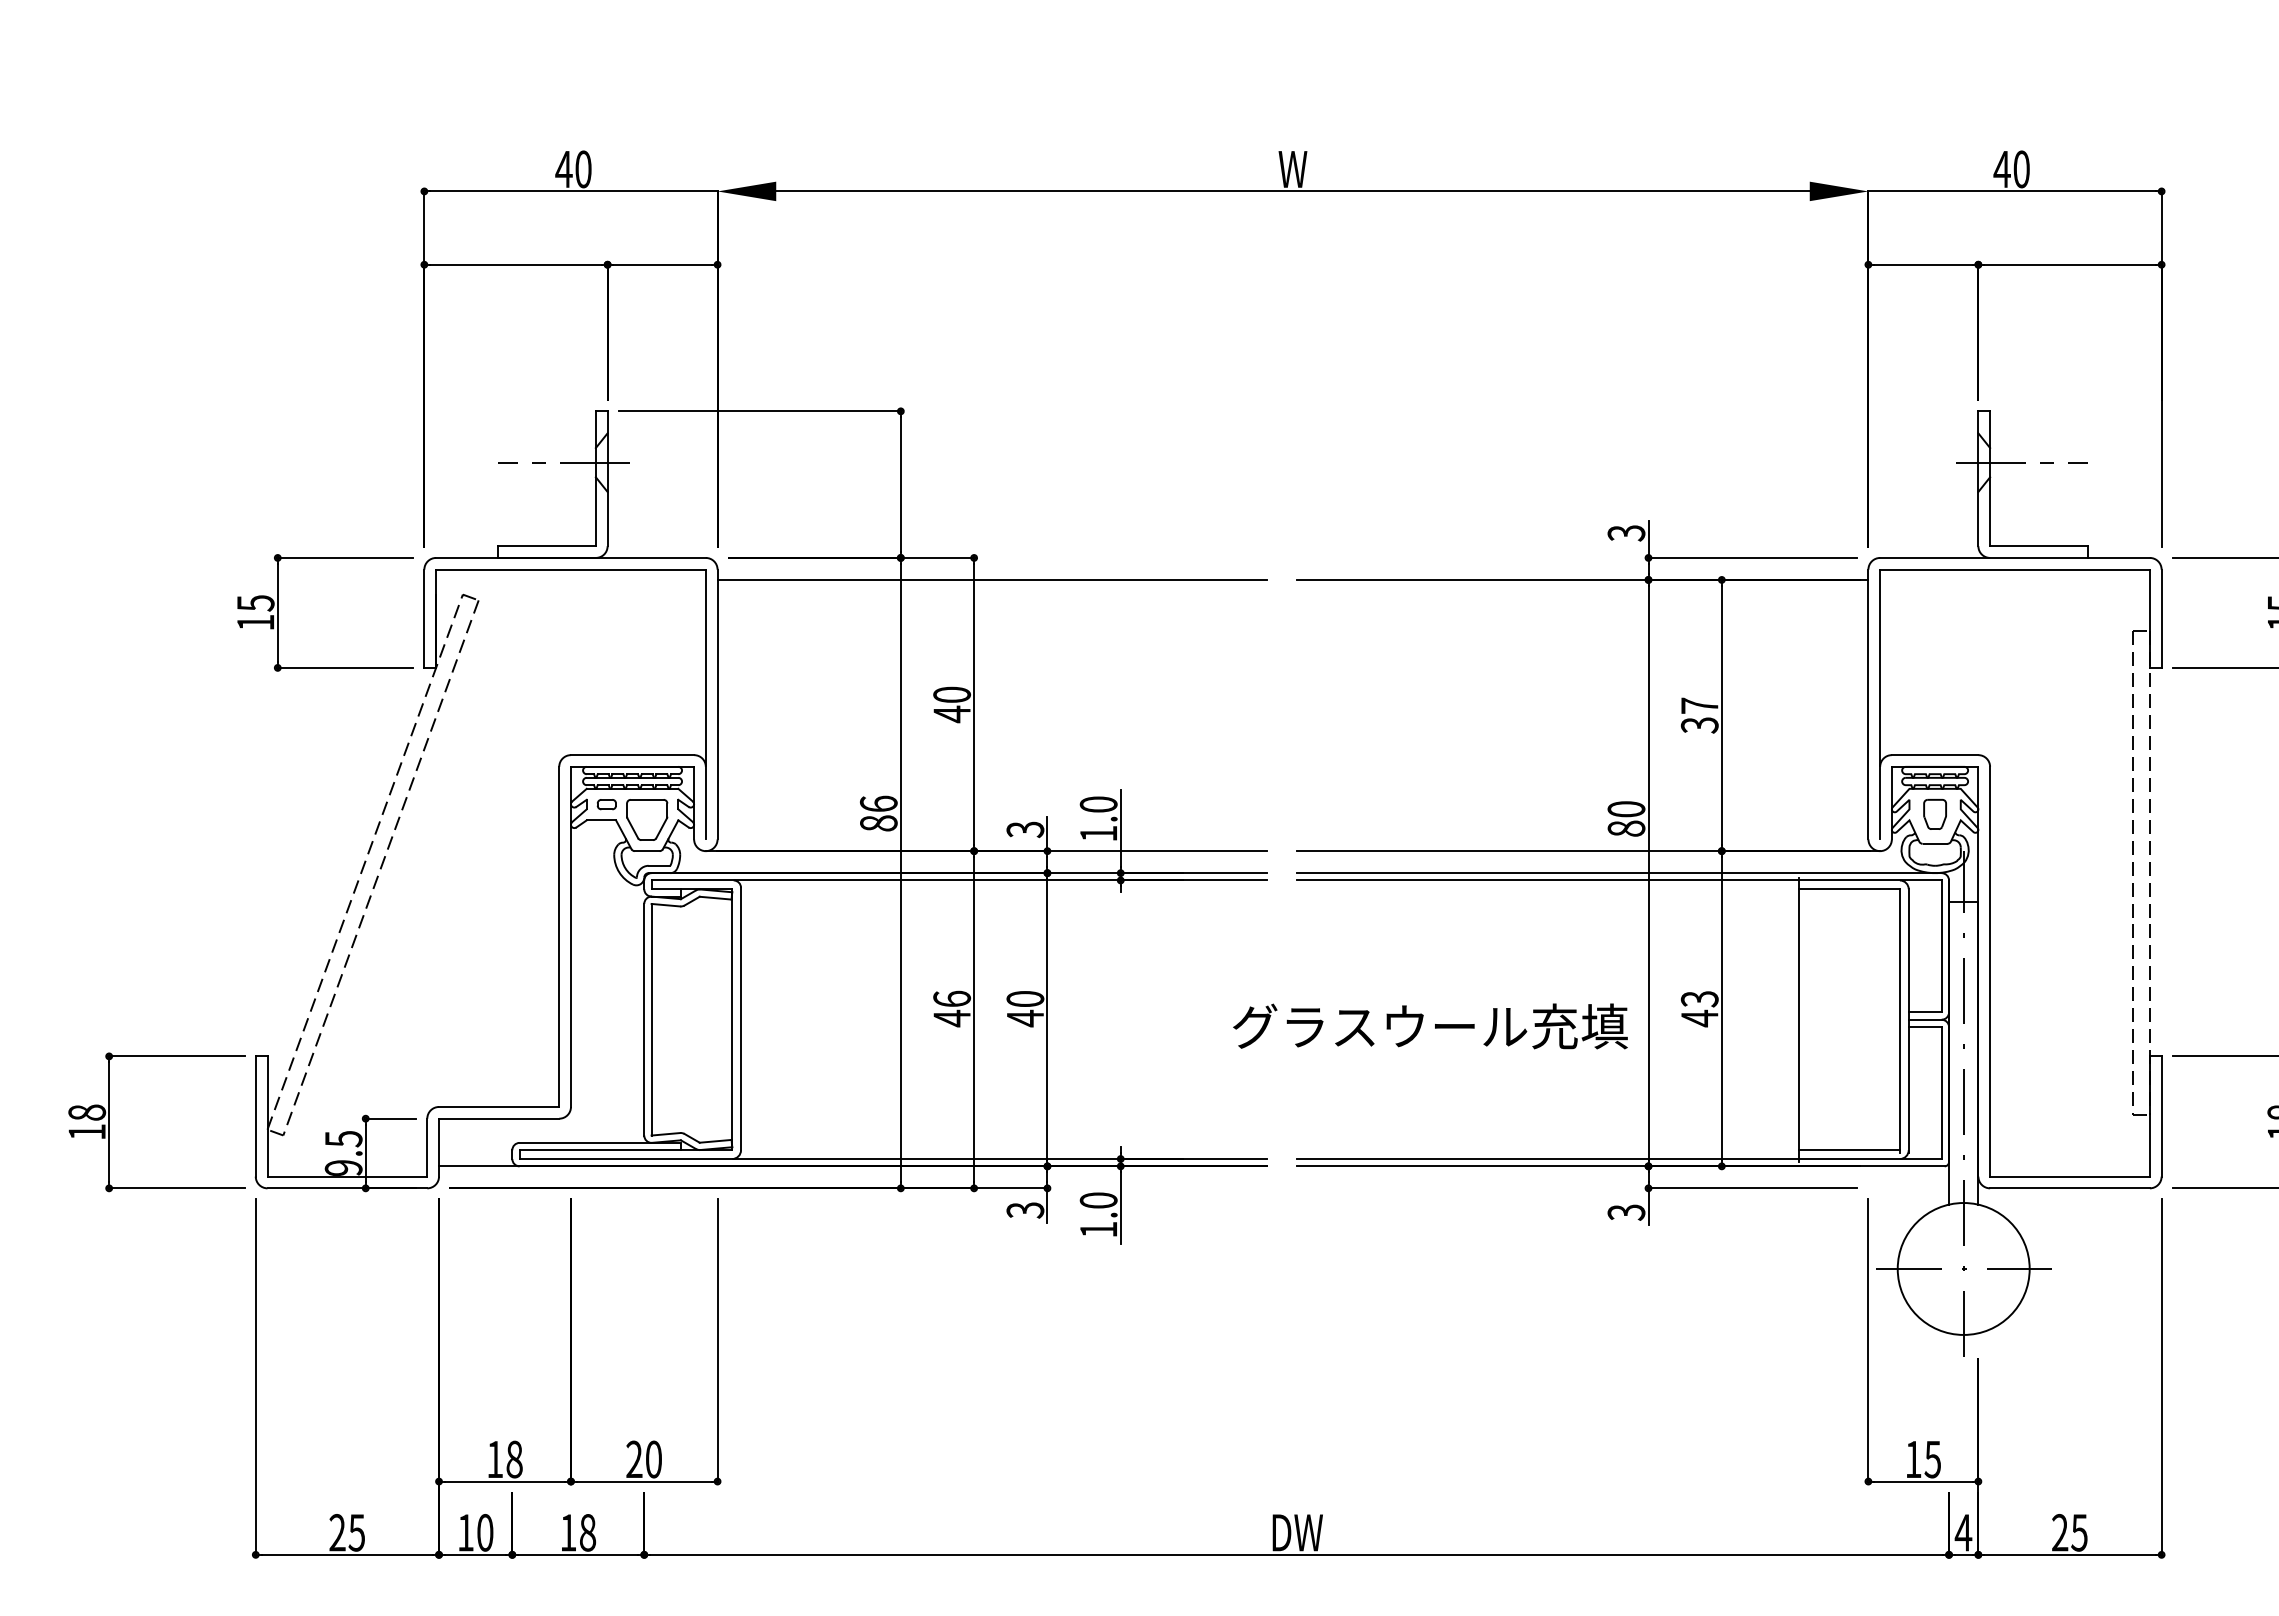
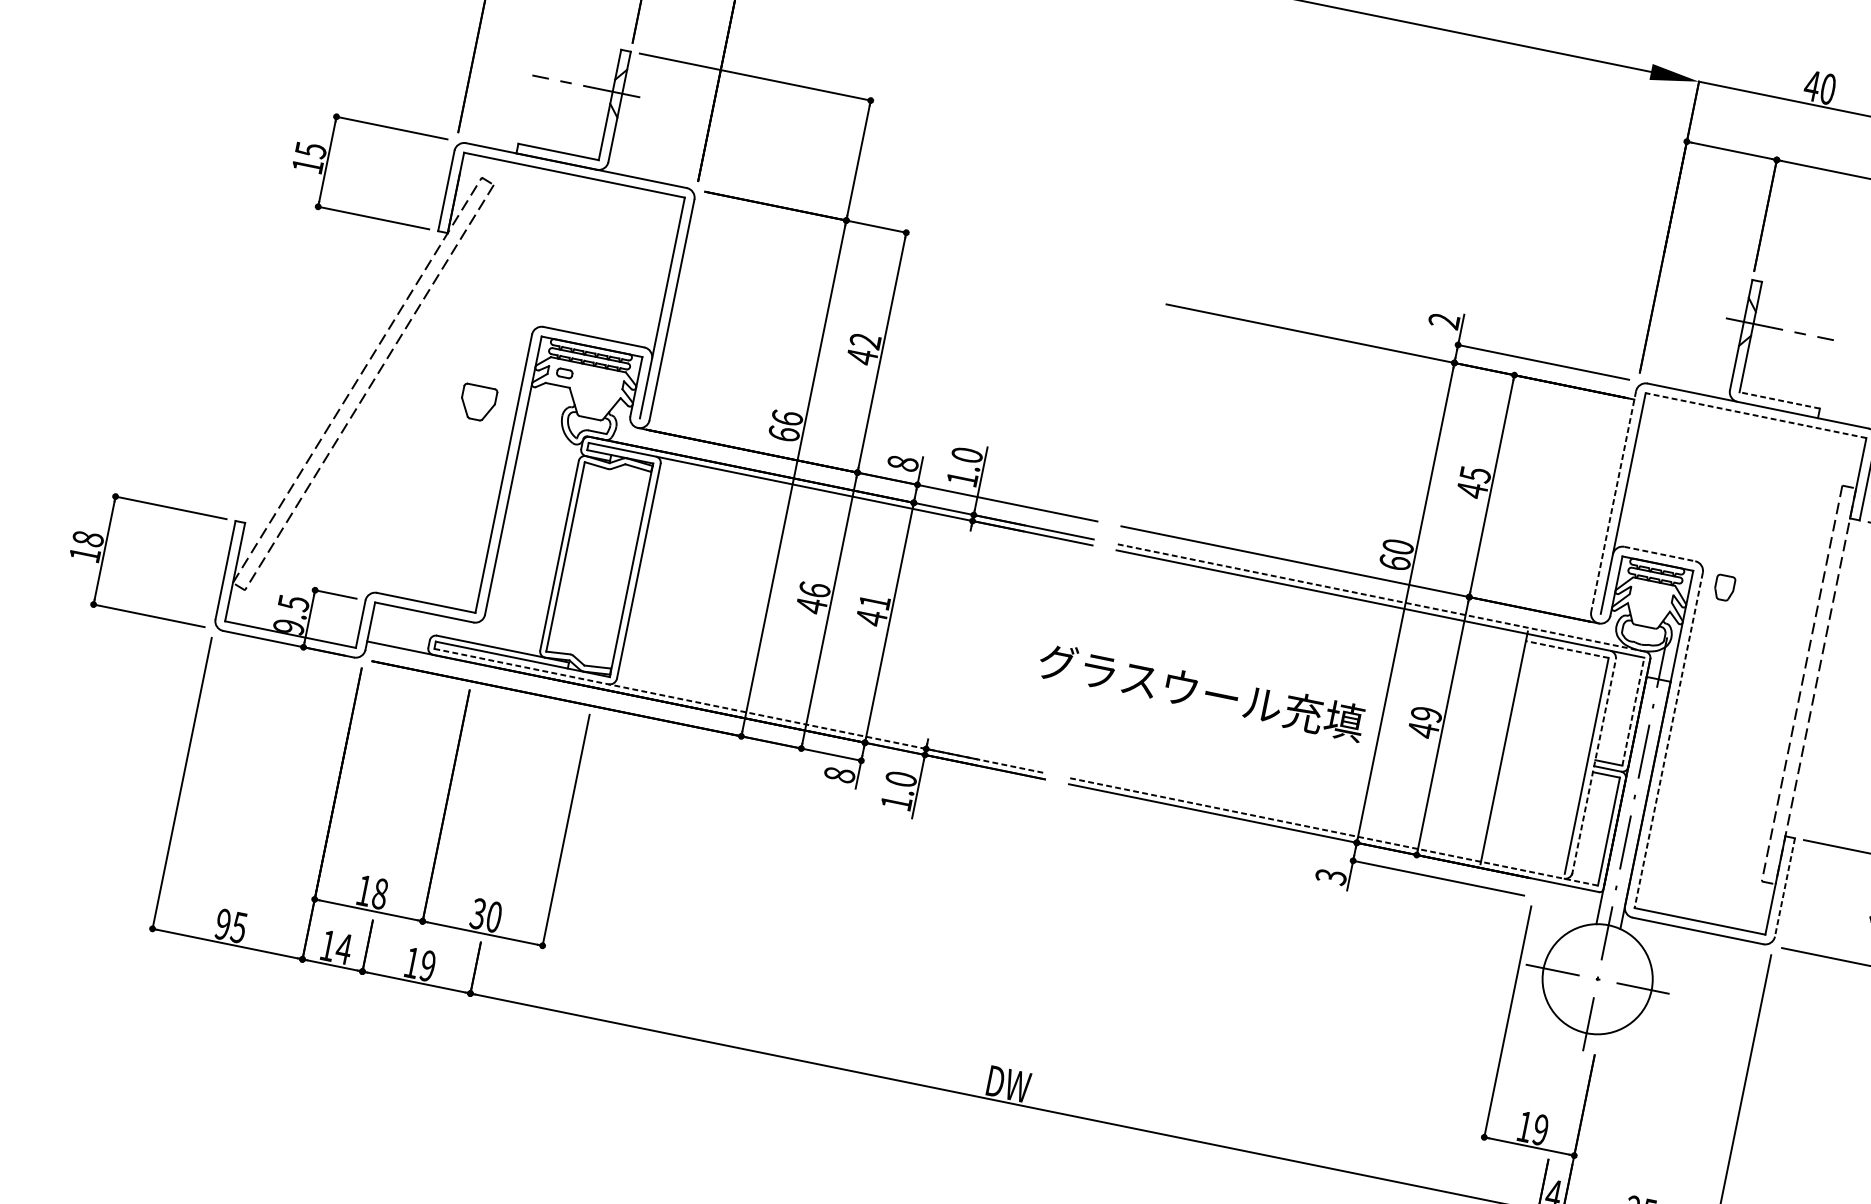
text: (1626, 533) -> (1444, 321), 3 -> 2
line: (2038, 546) -> (1779, 400), solid -> dashed
line: (2015, 569) -> (1756, 415), solid -> dashed
line: (992, 579) -> (917, 253), removed
text: (952, 694) -> (865, 340), 40 -> 42
line: (1868, 704) -> (1613, 501), solid -> dashed
text: (1699, 715) -> (1473, 482), 37 -> 45
line: (1935, 755) -> (1660, 554), solid -> dashed
part: (1934, 814) -> (1723, 587), moved
part: (647, 819) -> (478, 402), moved
text: (878, 823) -> (783, 434), 86 -> 66
text: (1626, 828) -> (1395, 562), 80 -> 60
text: (1025, 829) -> (903, 463), 3 -> 8
line: (1619, 873) -> (1381, 598), solid -> dashed
line: (1849, 889) -> (1567, 649), solid -> dashed
line: (1941, 946) -> (1633, 711), solid -> dashed
line: (1990, 971) -> (1669, 740), solid -> dashed
text: (1025, 998) -> (875, 601), 40 -> 41
text: (1699, 999) -> (1426, 714), 43 -> 49
line: (1908, 1021) -> (1593, 767), solid -> dashed
line: (2161, 1117) -> (1784, 888), solid -> dashed
line: (1848, 1150) -> (1523, 863), removed
line: (893, 1159) -> (740, 711), solid -> dashed
line: (1619, 1159) -> (1334, 832), solid -> dashed
text: (1025, 1210) -> (839, 775), 3 -> 8
text: (634, 1459) -> (478, 913), 20 -> 30
text: (1932, 1459) -> (1540, 1129), 15 -> 19
text: (337, 1532) -> (223, 924), 25 -> 95
text: (484, 1532) -> (343, 948), 10 -> 14
text: (587, 1532) -> (427, 965), 18 -> 19

